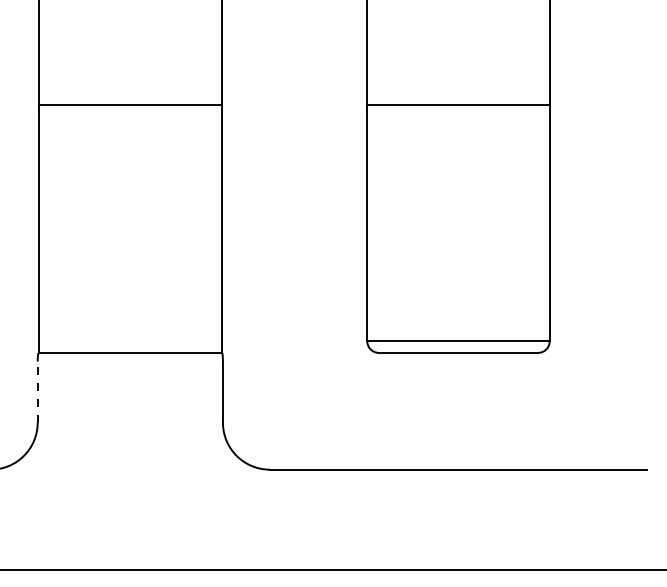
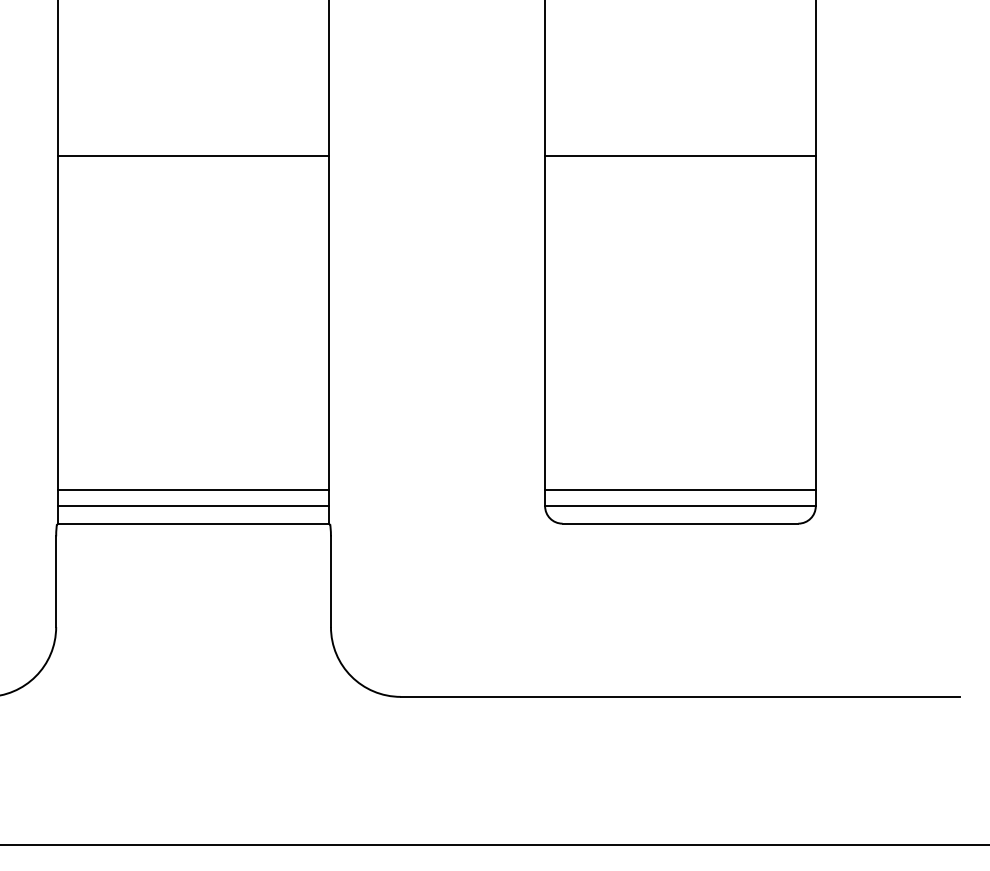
line: (130, 330) -> (193, 490), added
line: (458, 330) -> (680, 490), added
line: (130, 341) -> (193, 506), added
line: (37, 392) -> (55, 582), dashed -> solid

